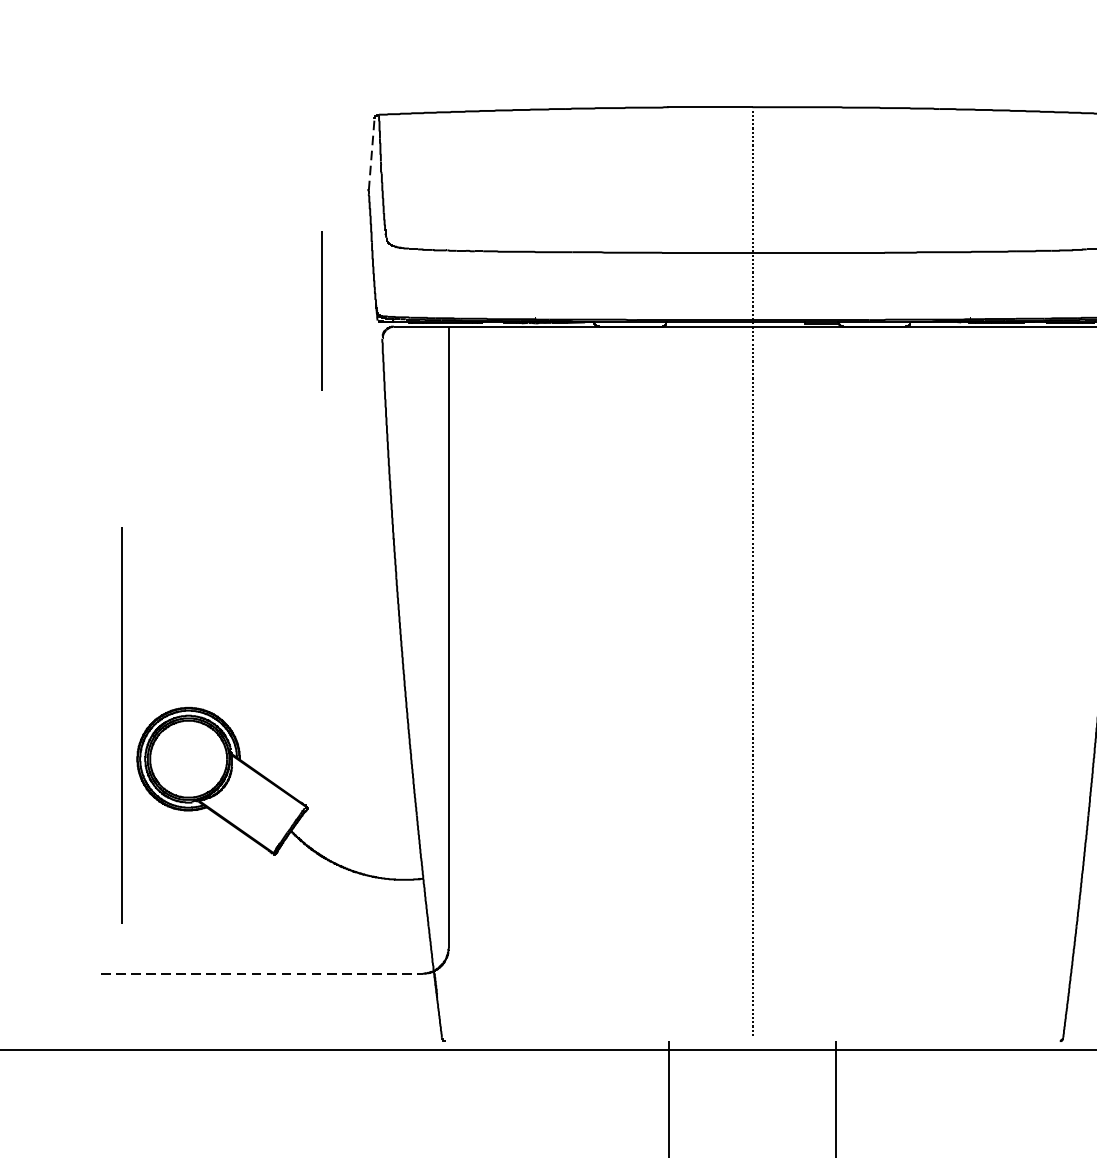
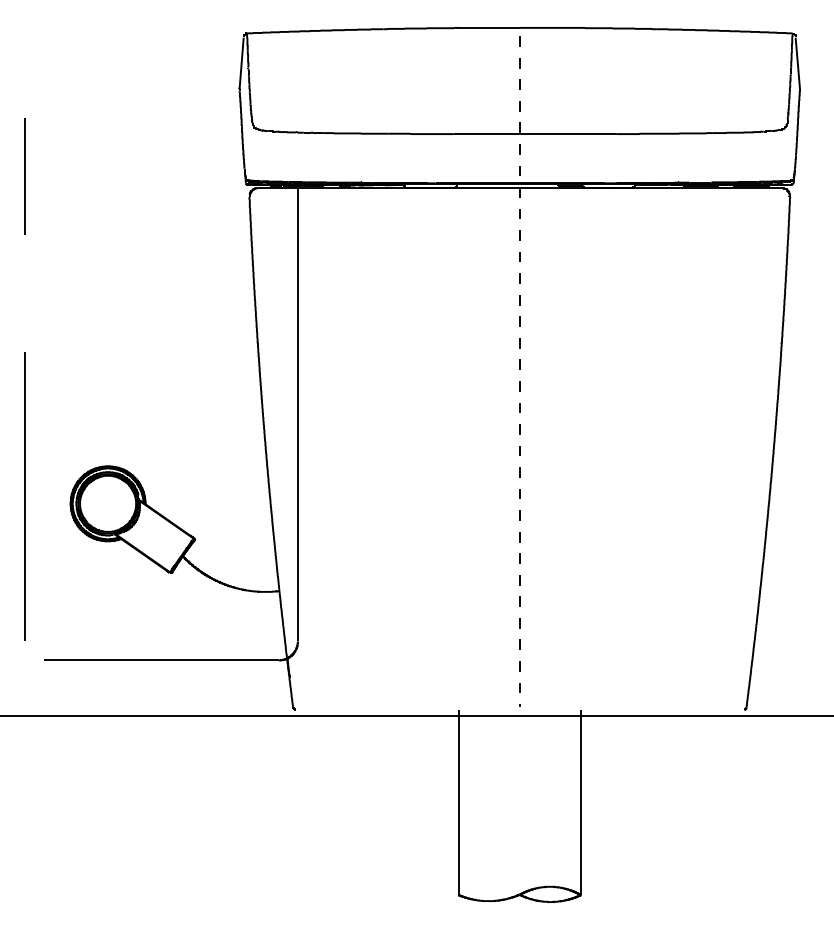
line: (371, 155) -> (241, 63), dashed -> solid
line: (320, 310) -> (24, 176), moved
line: (120, 725) -> (24, 496), moved
line: (263, 973) -> (162, 660), dashed -> solid

